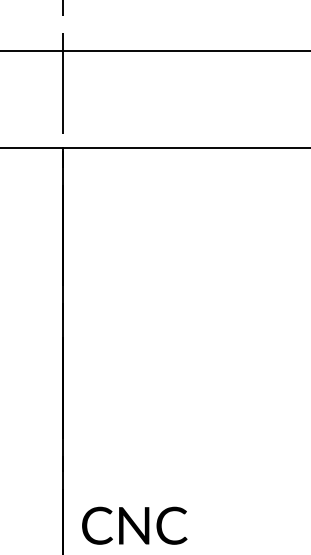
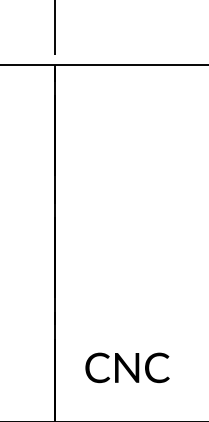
text: (134, 525) -> (127, 367), moved

